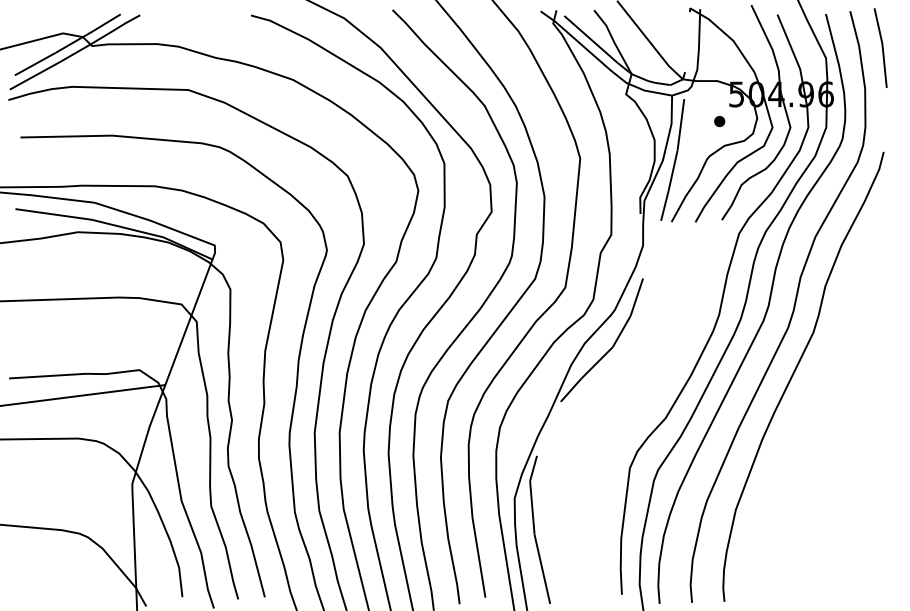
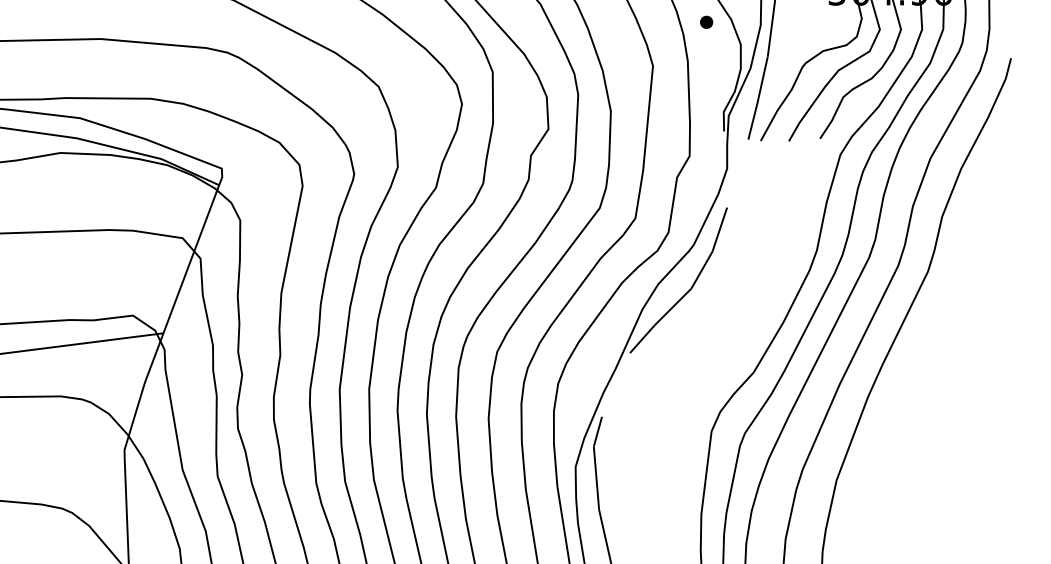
part: (719, 121) -> (706, 22), moved

